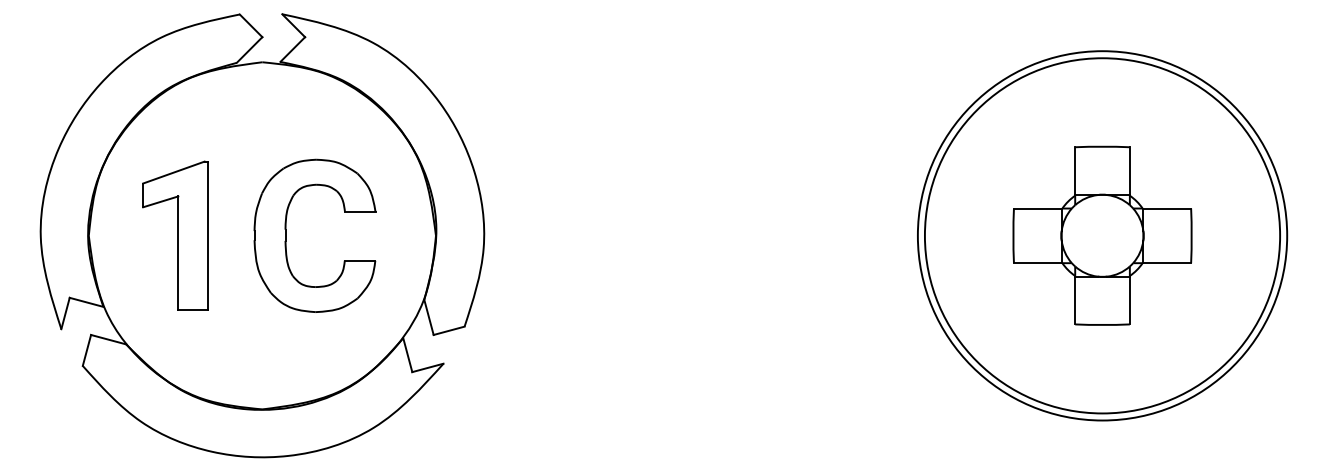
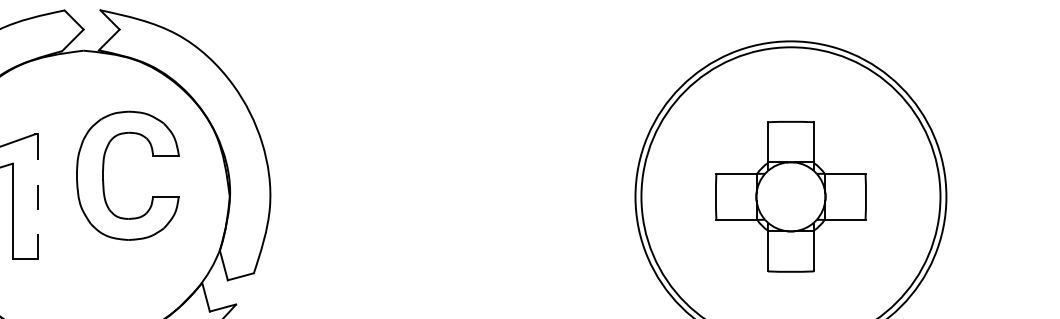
line: (207, 235) -> (37, 196), solid -> dashed
part: (286, 235) -> (103, 175), moved

